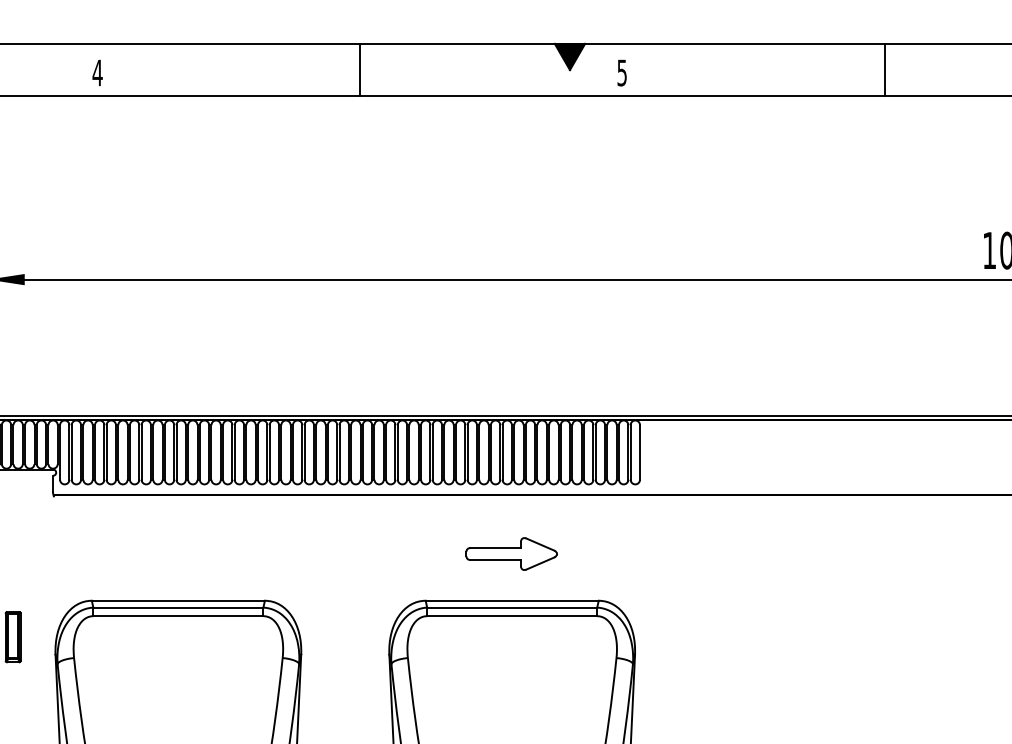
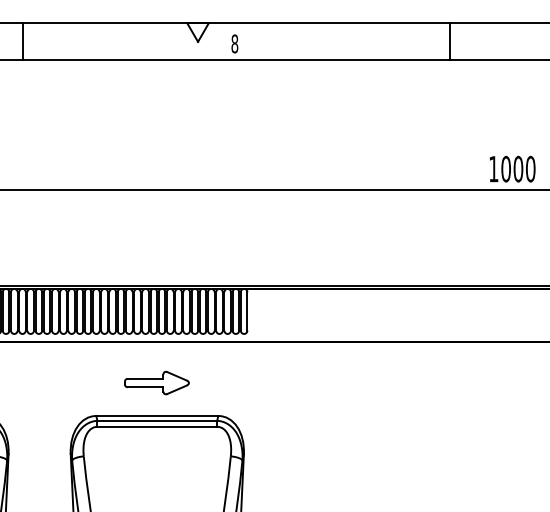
fill: (569, 56) -> (197, 32), removed
line: (360, 69) -> (23, 41), moved
line: (884, 69) -> (449, 41), moved
text: (622, 72) -> (235, 43), 5 -> 8

